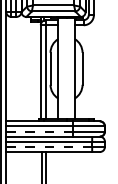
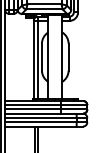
line: (39, 131) -> (32, 109), dashed -> solid
line: (48, 147) -> (40, 122), dashed -> solid

